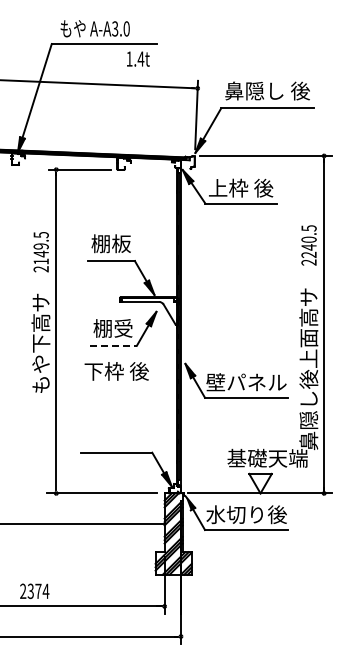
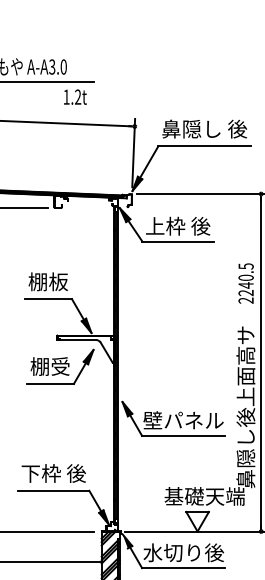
text: (140, 58) -> (77, 96), 1.4t -> 1.2t
line: (113, 345) -> (50, 383), dashed -> solid
text: (116, 371) -> (53, 473), moved

